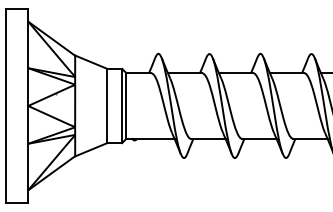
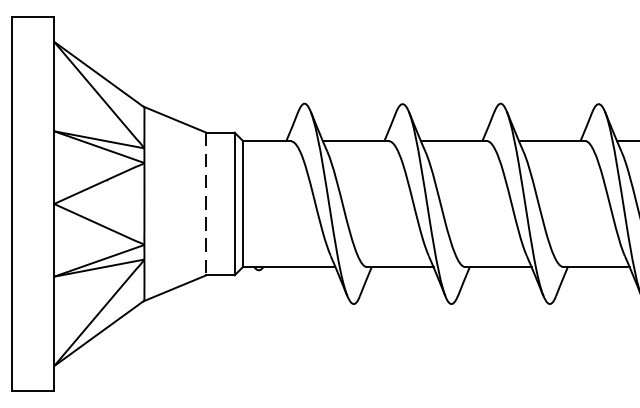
line: (107, 106) -> (206, 204), solid -> dashed

